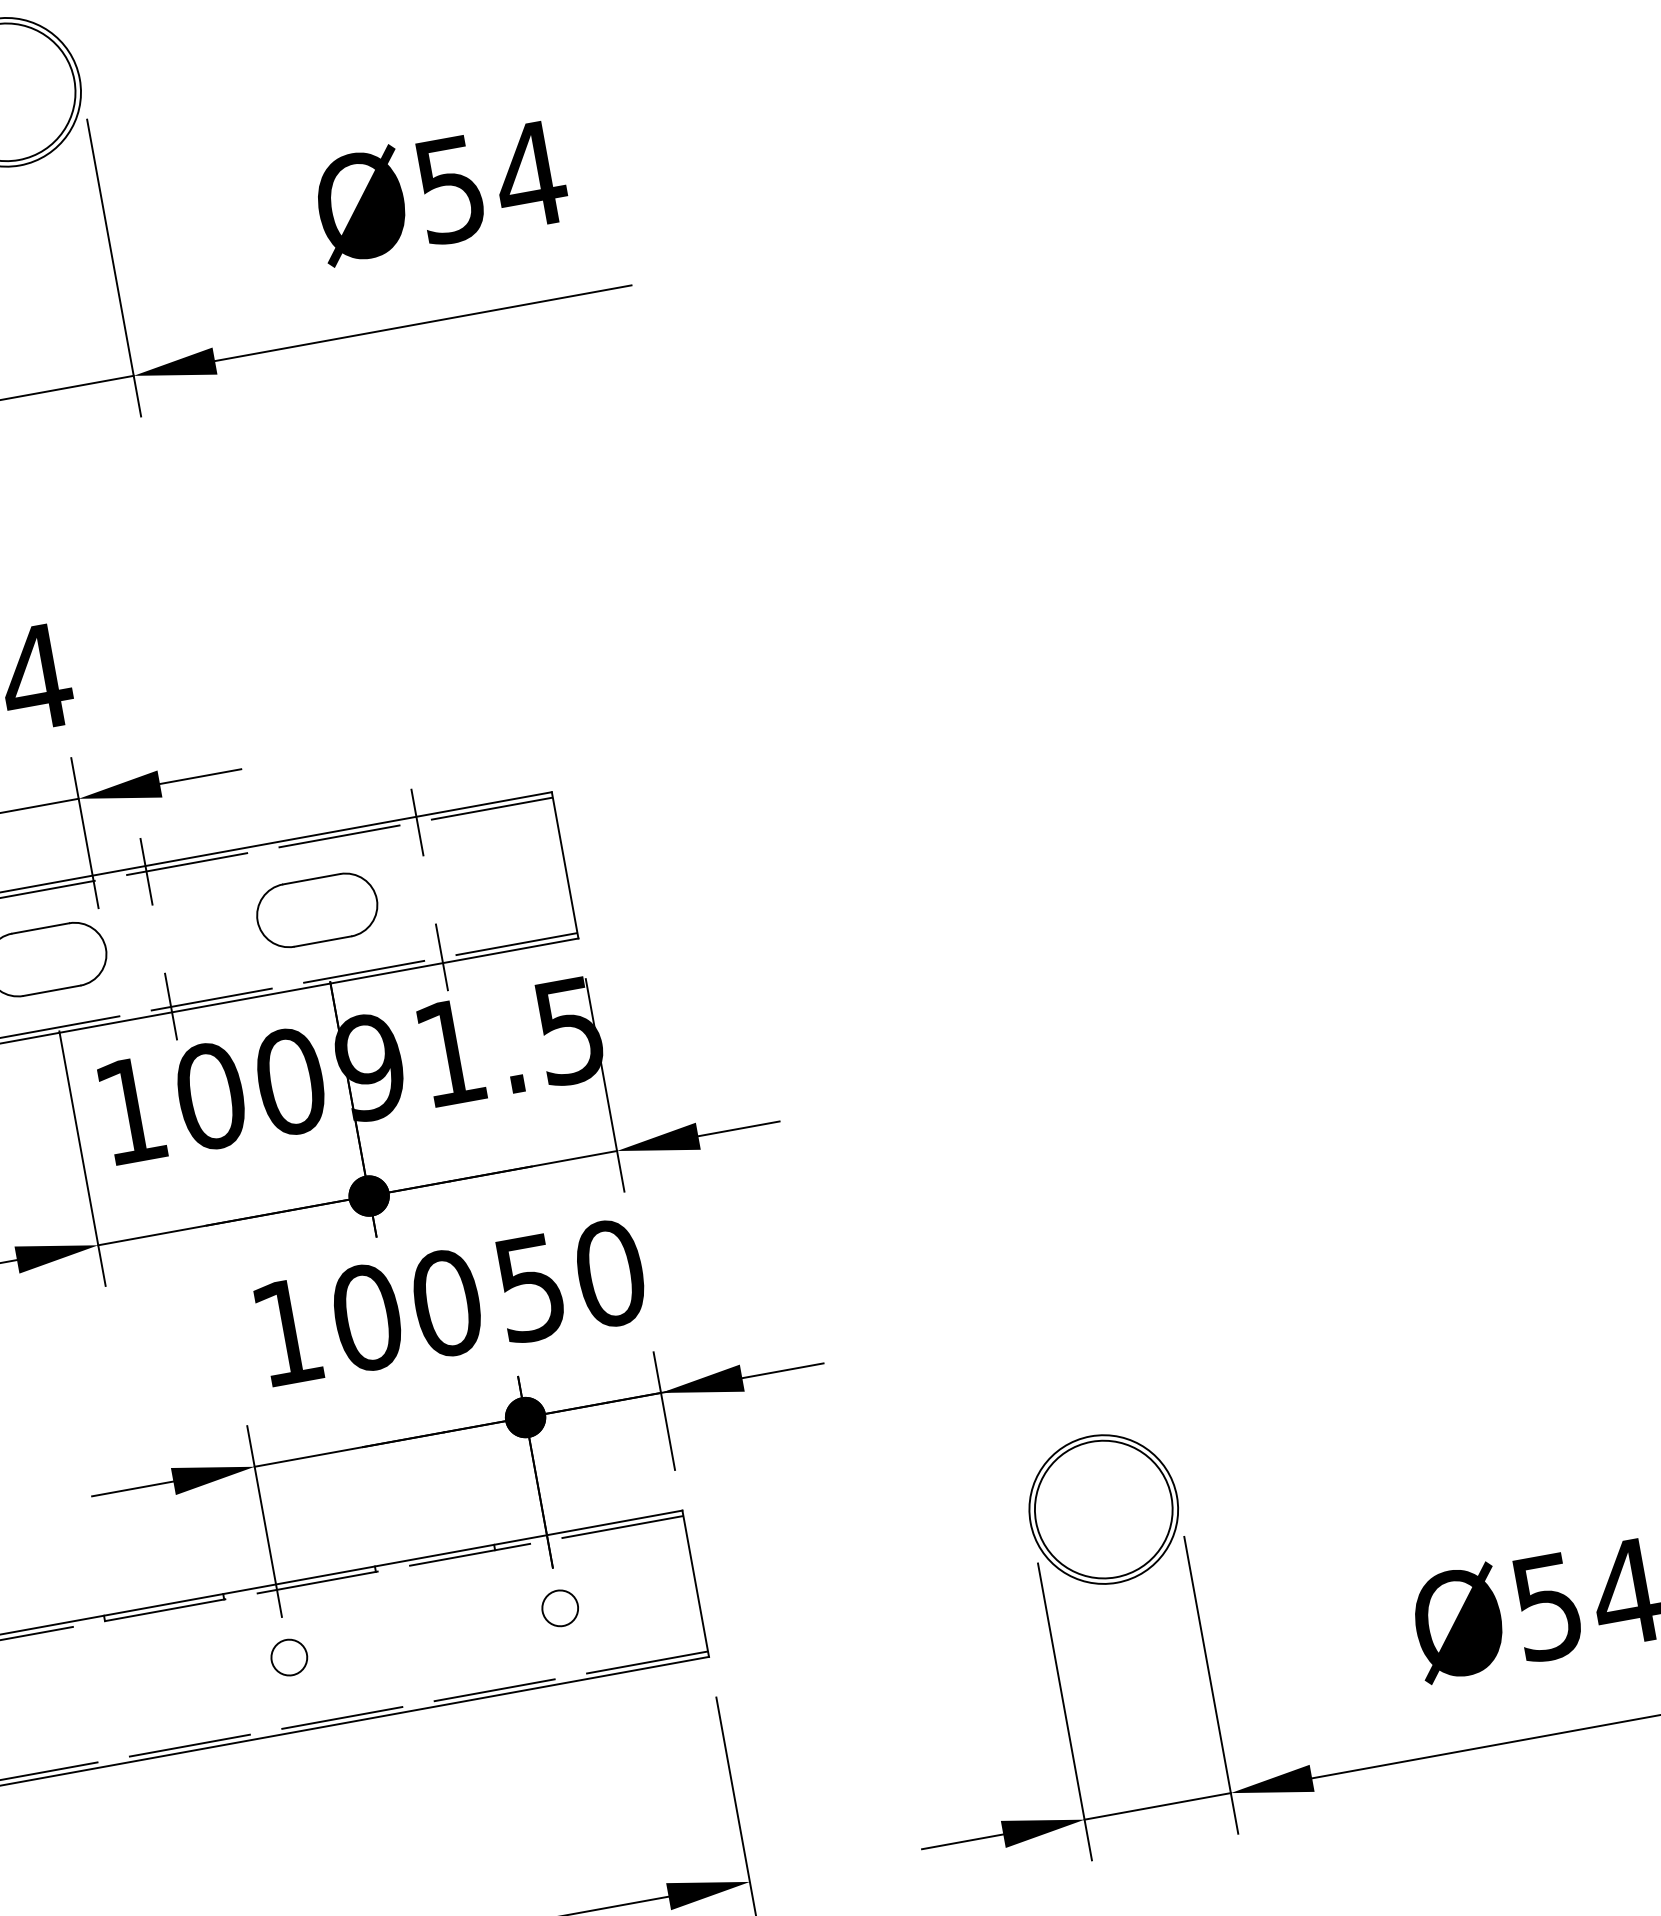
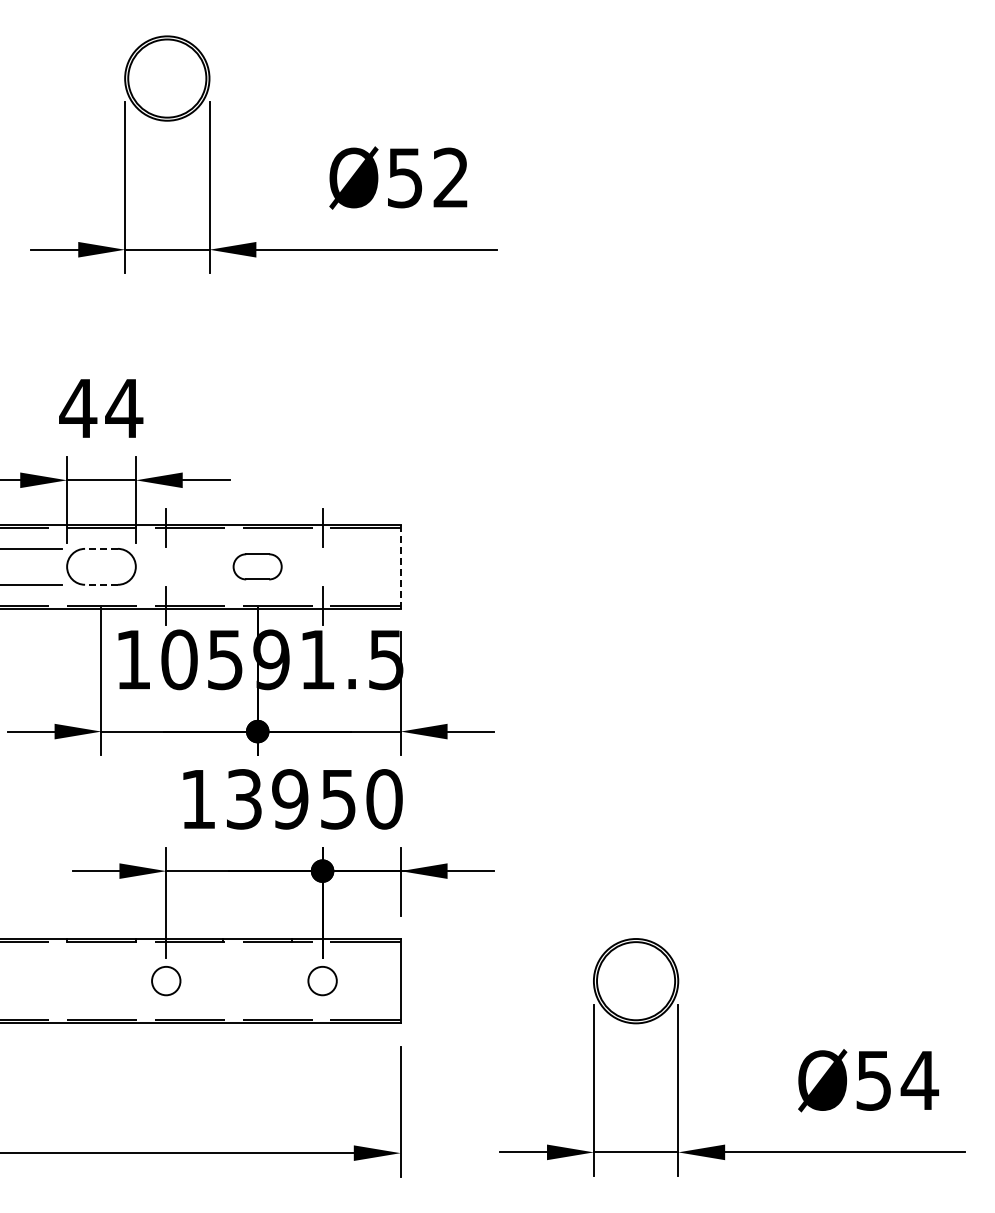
text: (530, 174) -> (451, 177), Ø54 -> Ø52
line: (564, 864) -> (400, 566), solid -> dashed
part: (316, 909) -> (257, 566), size x0.7
line: (38, 928) -> (100, 548), solid -> dashed
line: (50, 990) -> (100, 584), solid -> dashed
text: (290, 1081) -> (225, 659), 100 -> 105
text: (407, 1310) -> (267, 799), 100 -> 139
circle: (560, 1608) -> (322, 981), size x1.4
circle: (289, 1658) -> (166, 981), size x1.4

